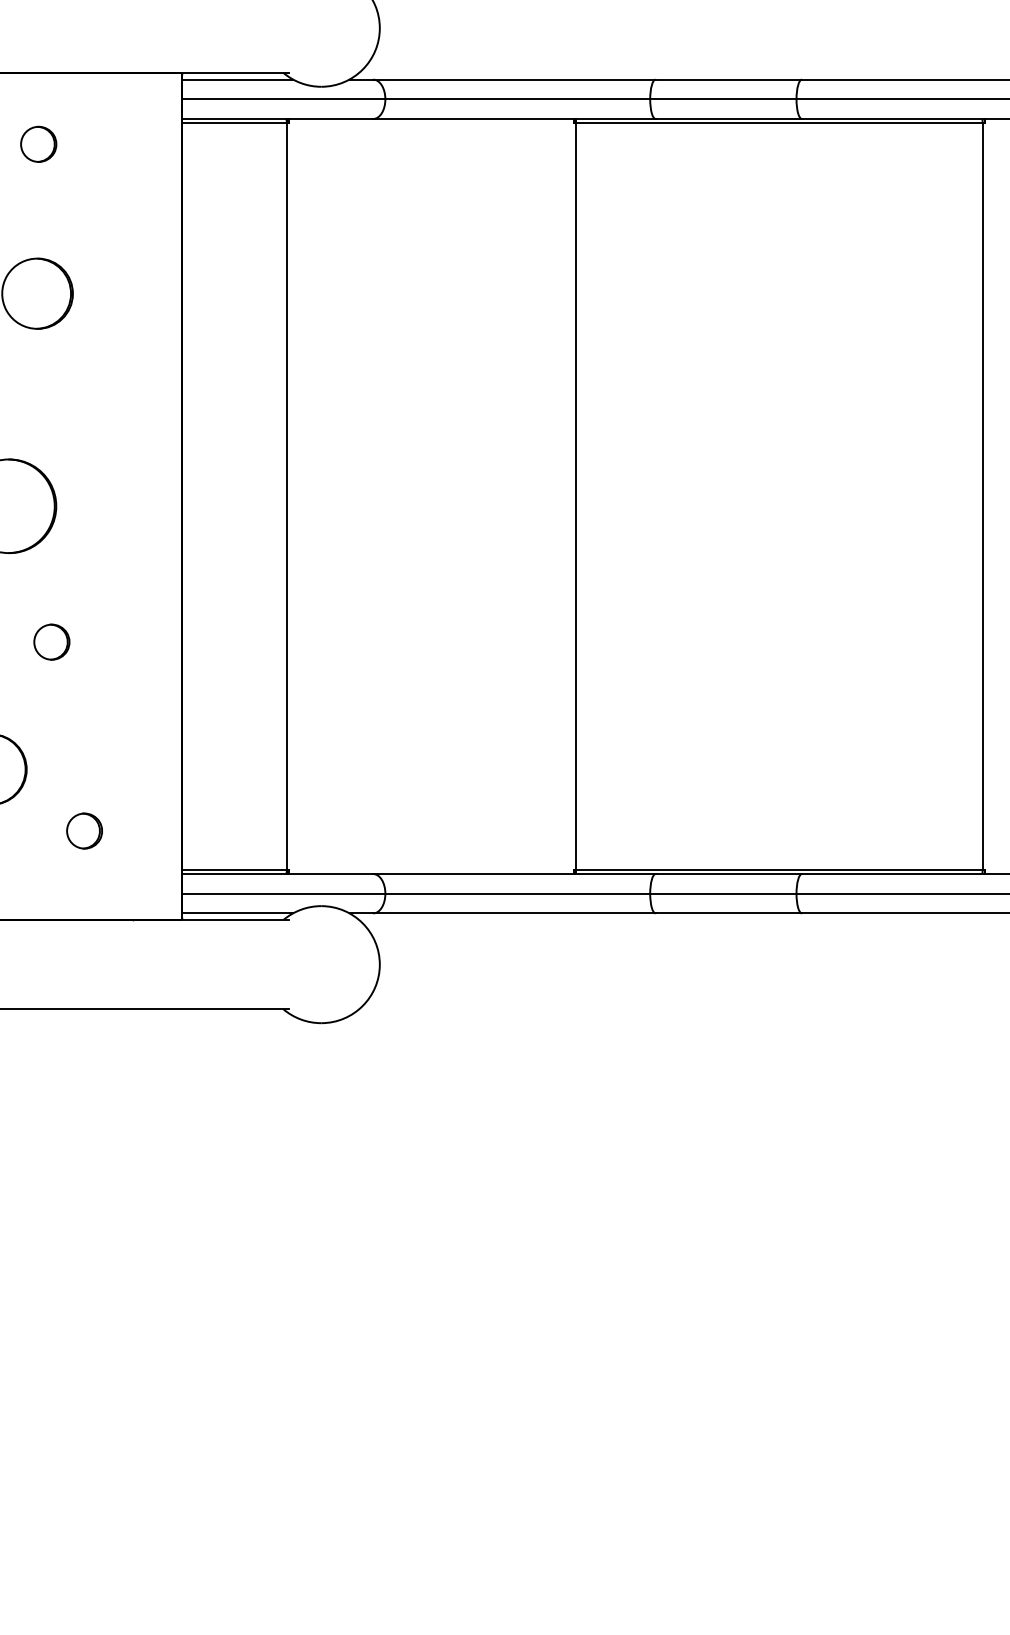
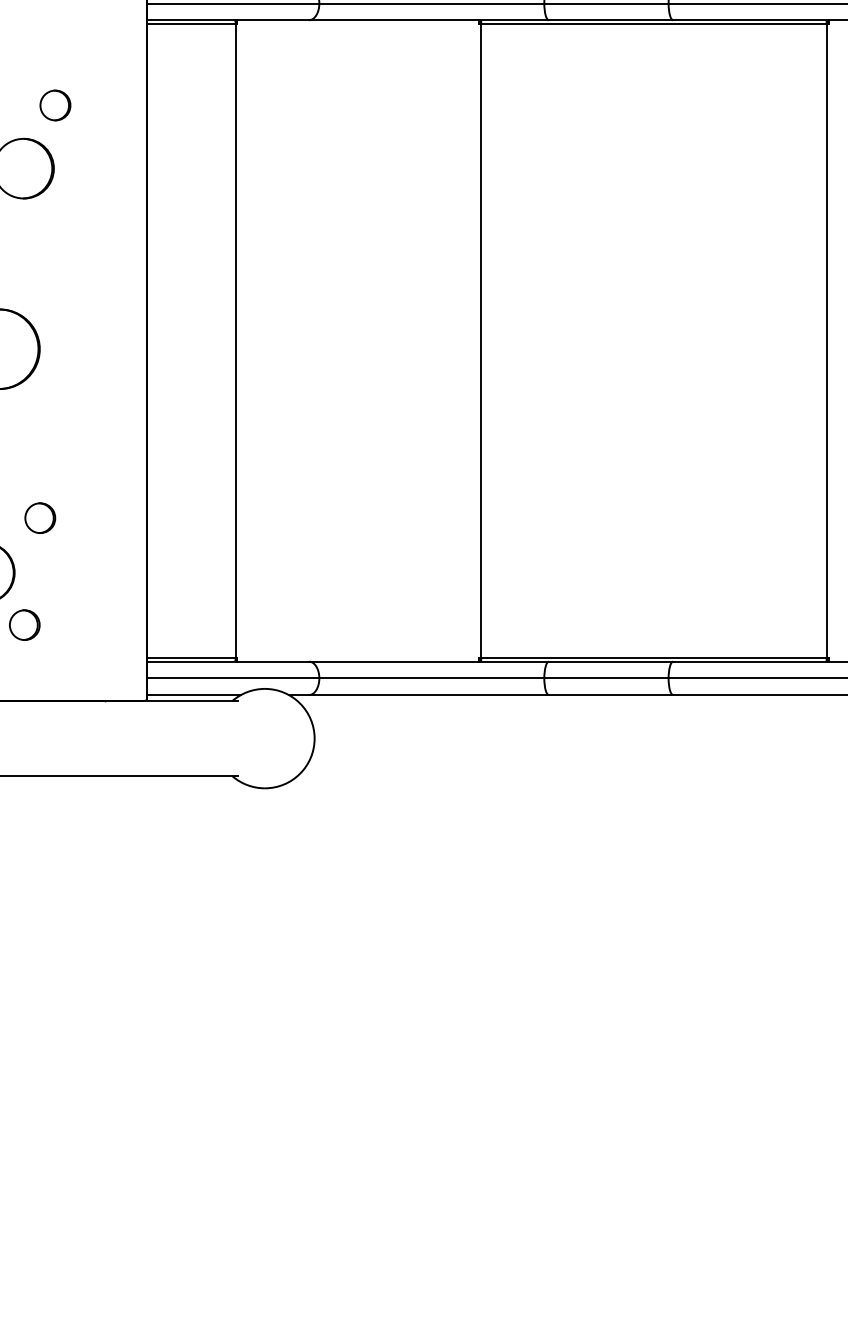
part: (38, 143) -> (55, 104), moved
part: (51, 641) -> (39, 517), moved
part: (84, 830) -> (24, 624), moved

